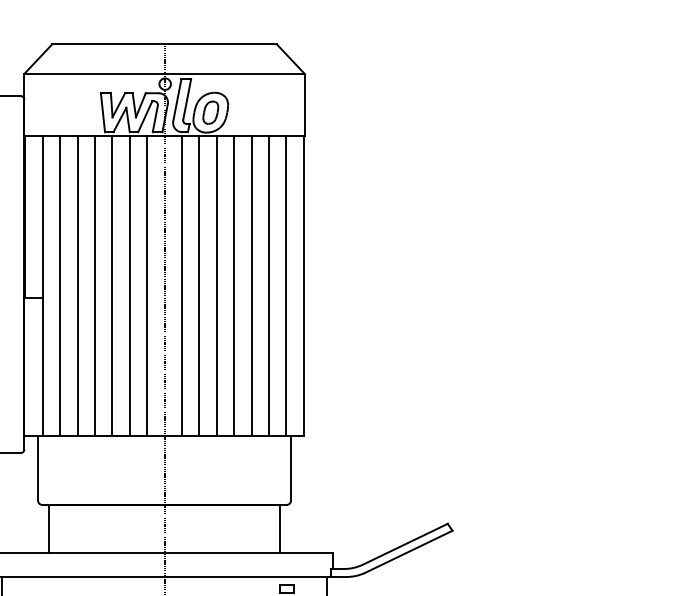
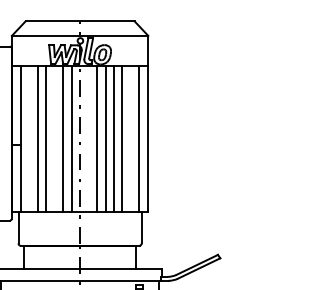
line: (60, 286) -> (29, 139), removed
line: (111, 286) -> (54, 139), removed
line: (181, 286) -> (88, 139), removed
line: (268, 286) -> (130, 139), removed

